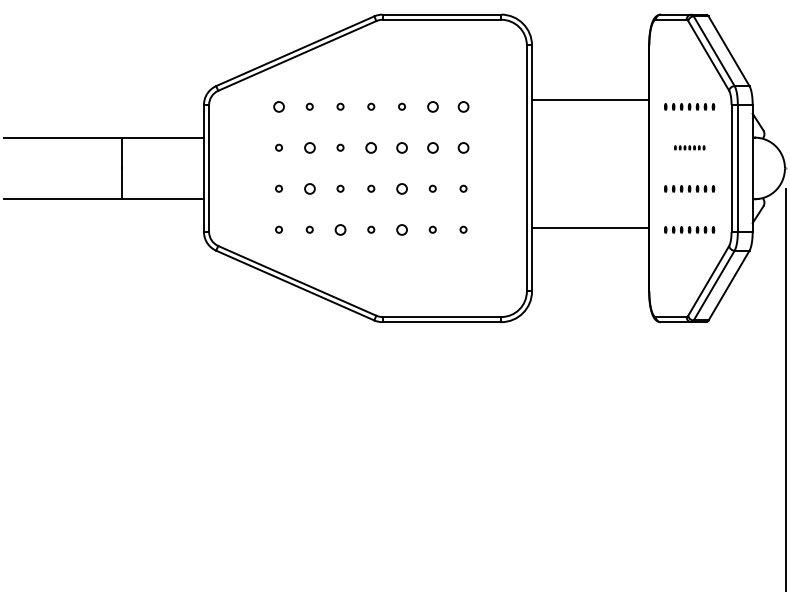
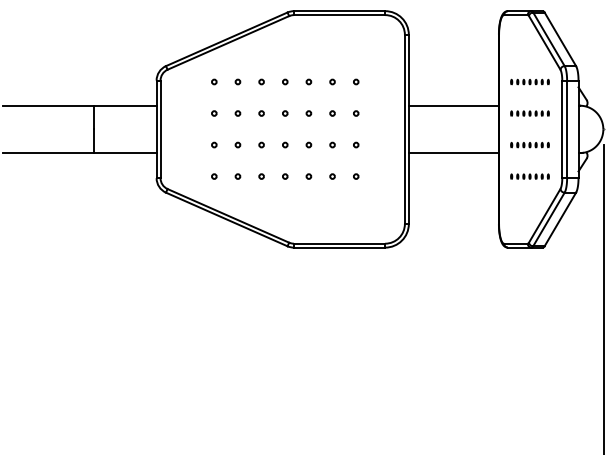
line: (590, 99) -> (453, 105), moved
circle: (278, 106) -> (213, 81), size x0.62
circle: (432, 106) -> (332, 81), size x0.62
circle: (463, 106) -> (356, 81), size x0.62
circle: (309, 147) -> (237, 113), size x0.62
circle: (371, 147) -> (285, 113), size x0.62
circle: (401, 147) -> (308, 113), size x0.62
circle: (432, 147) -> (332, 113), size x0.62
circle: (463, 147) -> (356, 113), size x0.62
part: (689, 147) -> (529, 113), size x1.67
circle: (309, 188) -> (237, 144), size x0.62
circle: (401, 188) -> (308, 144), size x0.62
line: (590, 228) -> (453, 153), moved
circle: (340, 229) -> (261, 176), size x0.62
circle: (401, 229) -> (308, 176), size x0.62

